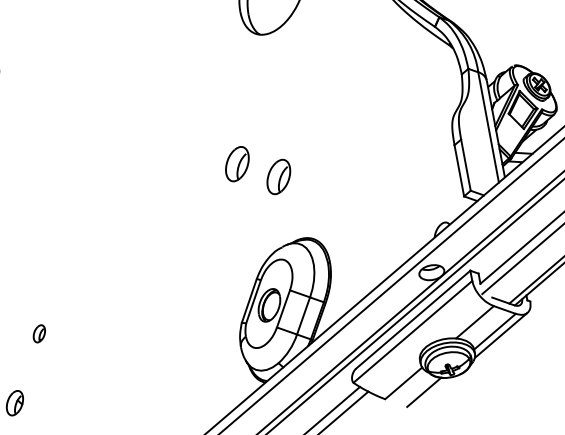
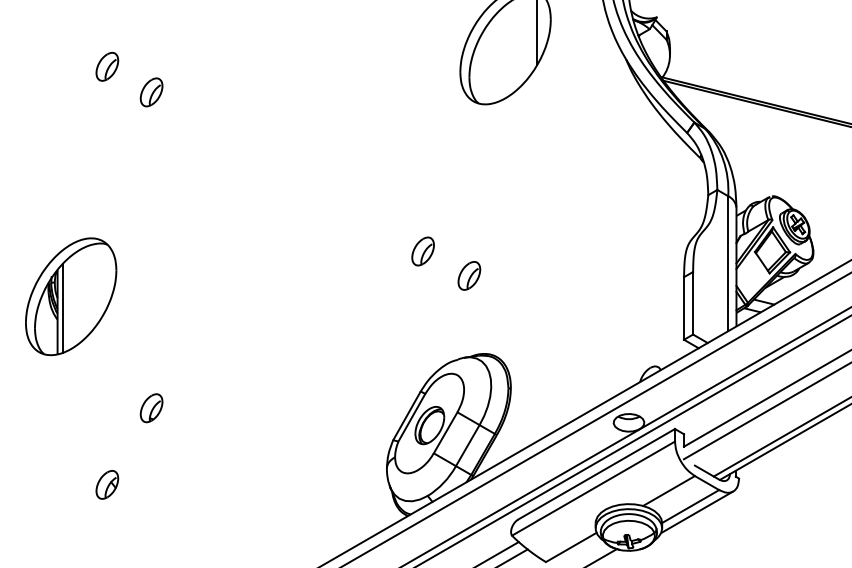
part: (236, 164) -> (422, 251), size x0.71
part: (278, 176) -> (469, 275), size x0.71
part: (39, 334) -> (151, 408), size x1.43

